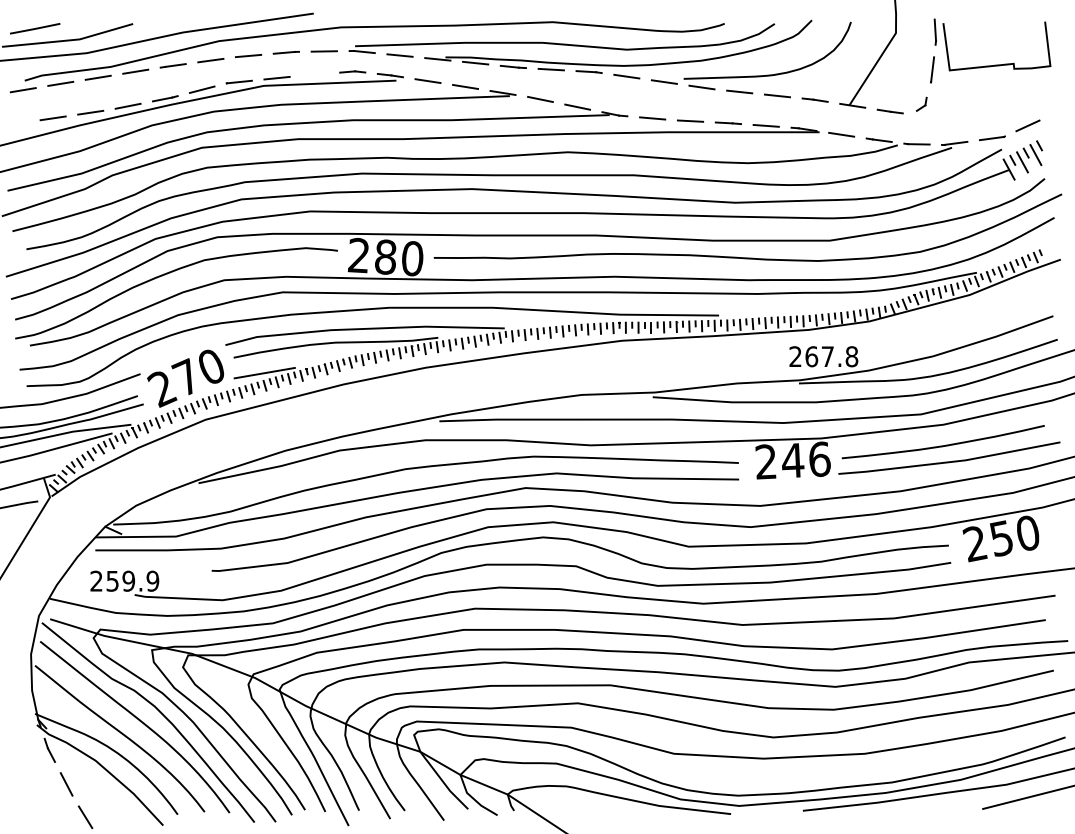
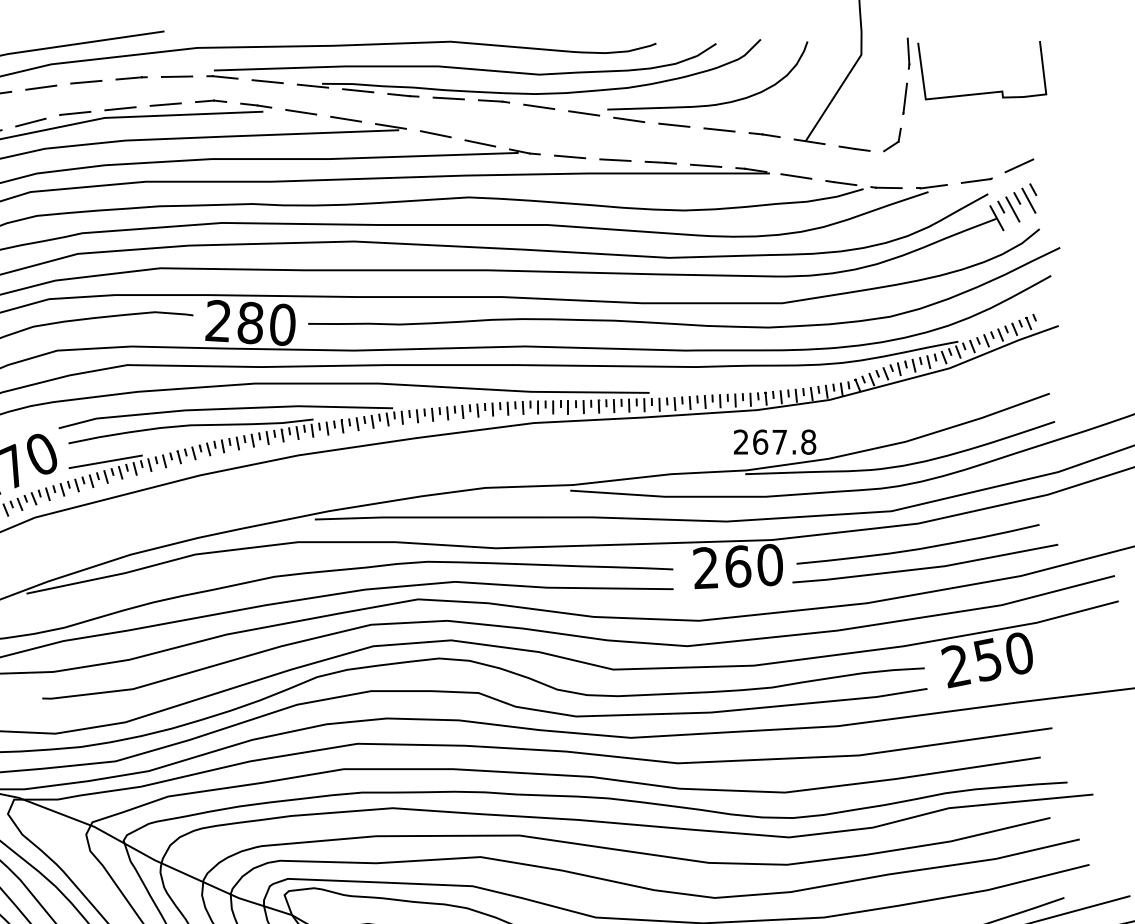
line: (314, 74) -> (165, 104), added
part: (921, 104) -> (891, 140), size x1.43
text: (806, 459) -> (754, 565), 246 -> 260

